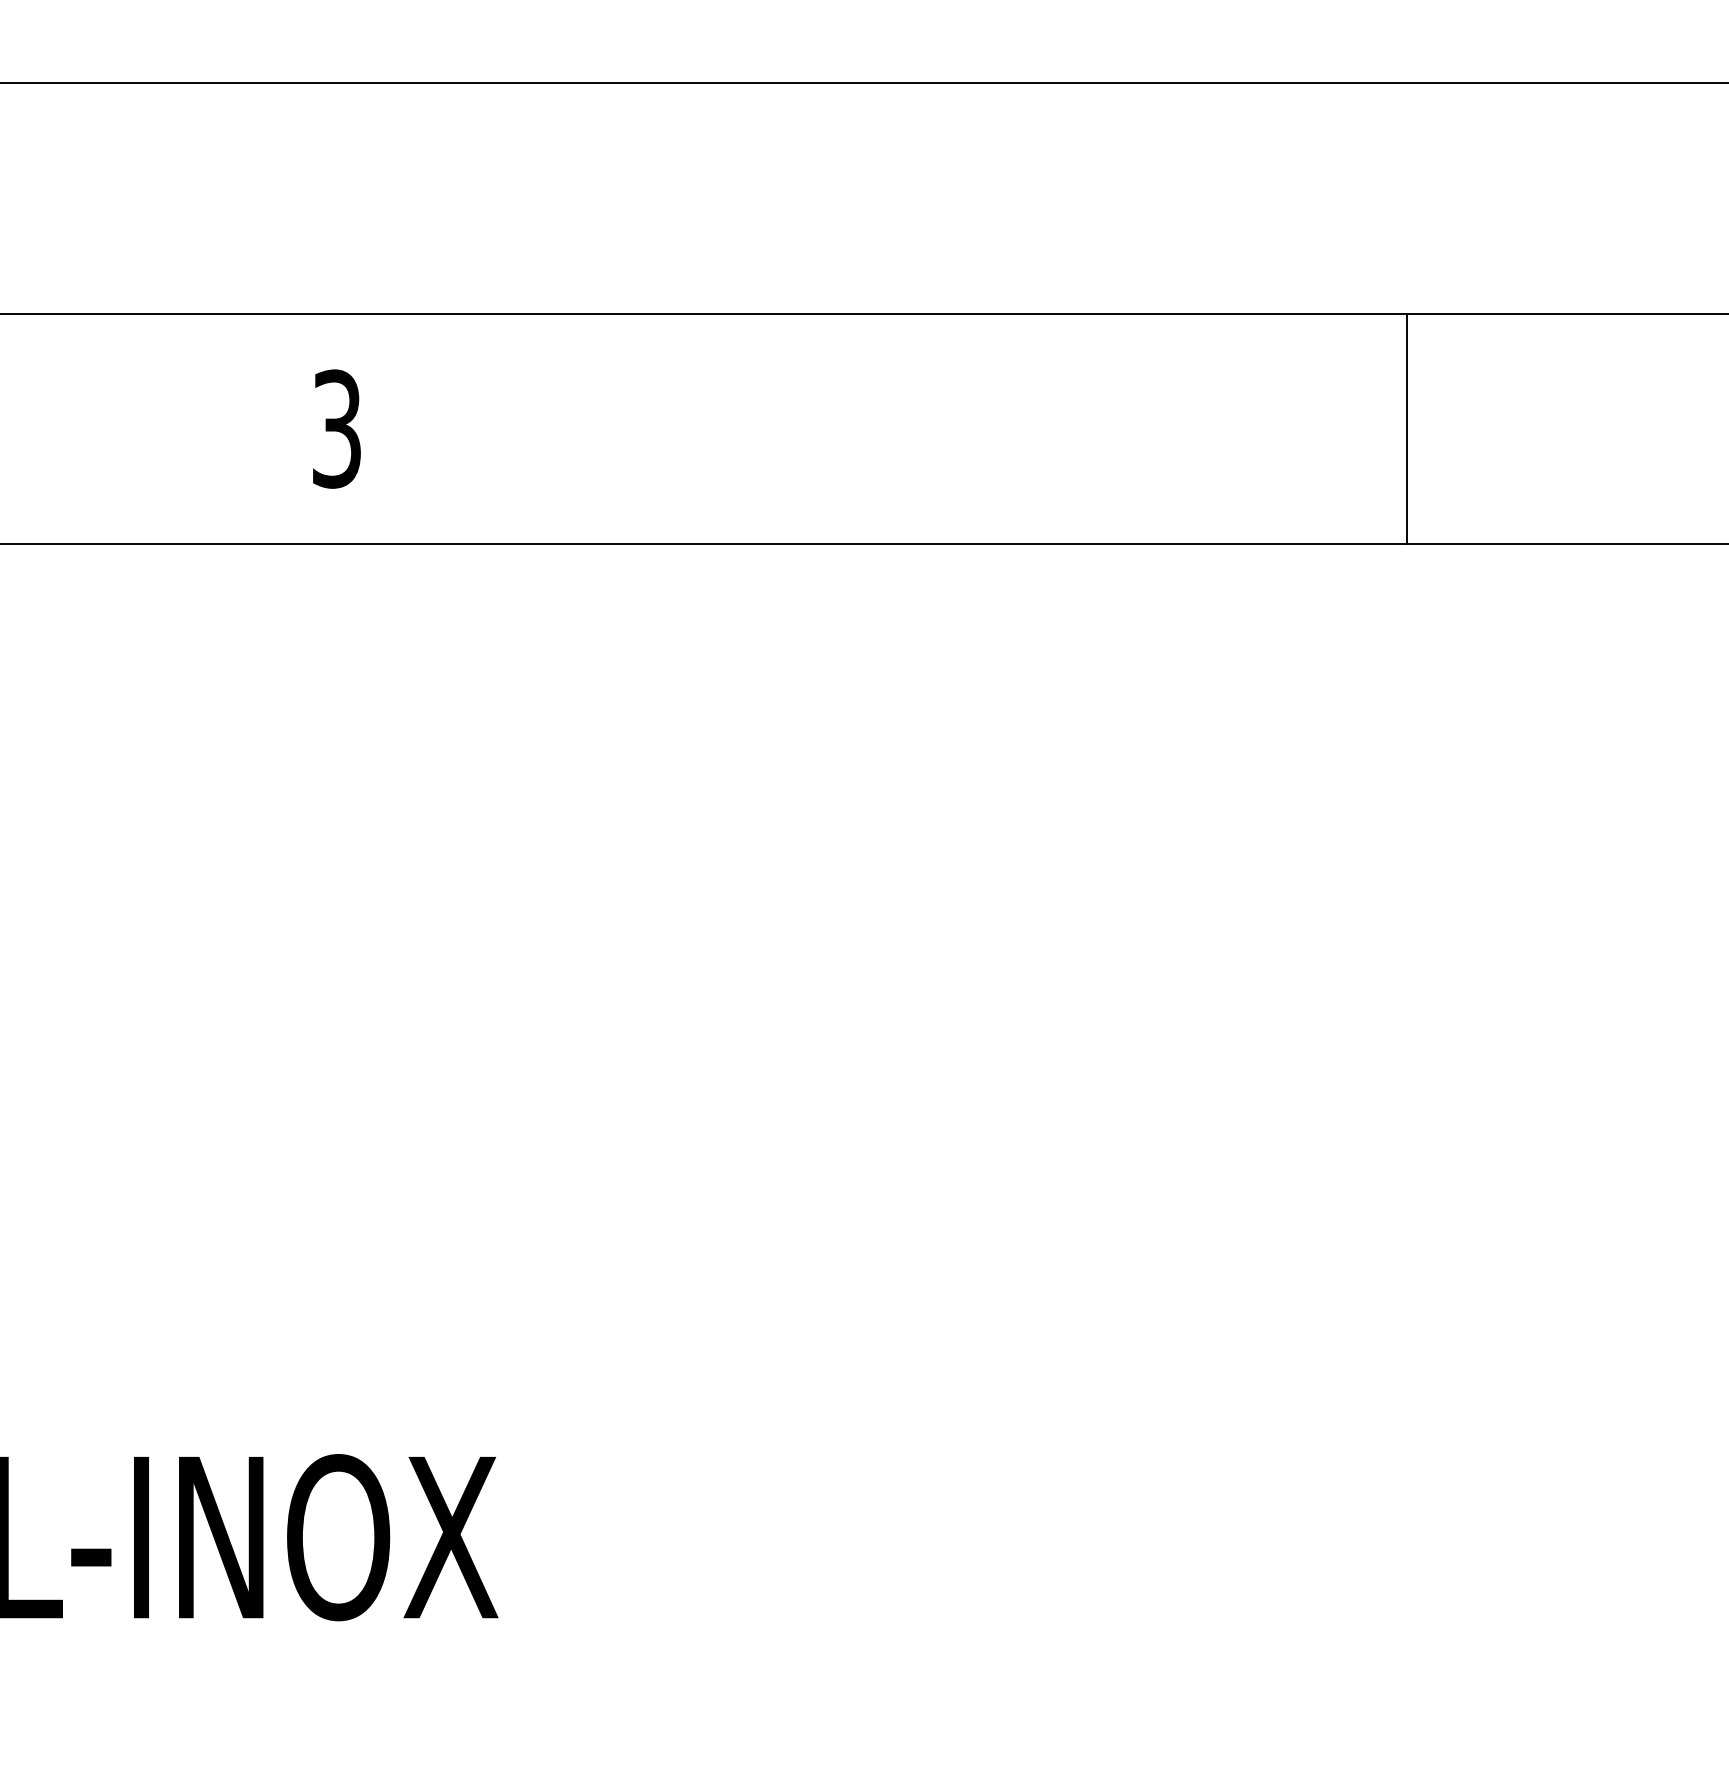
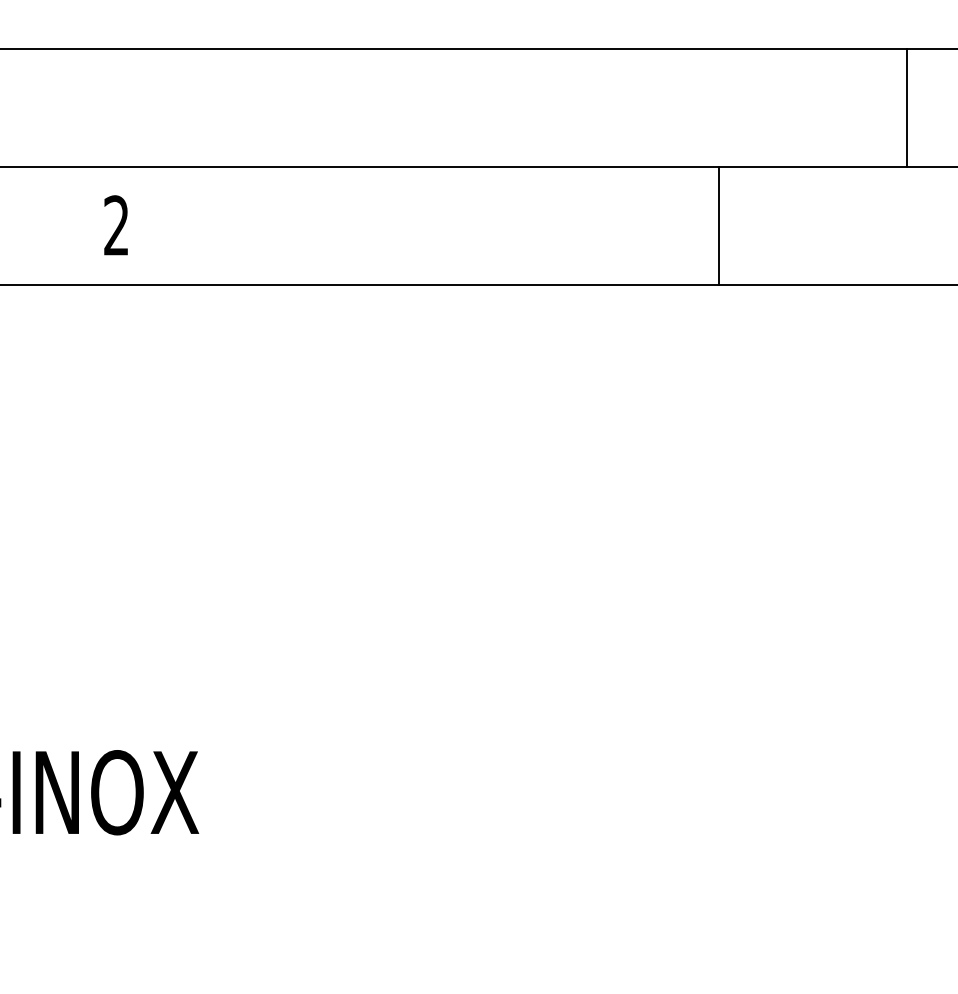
text: (336, 428) -> (116, 225), 3 -> 2
line: (1406, 428) -> (718, 225), moved

